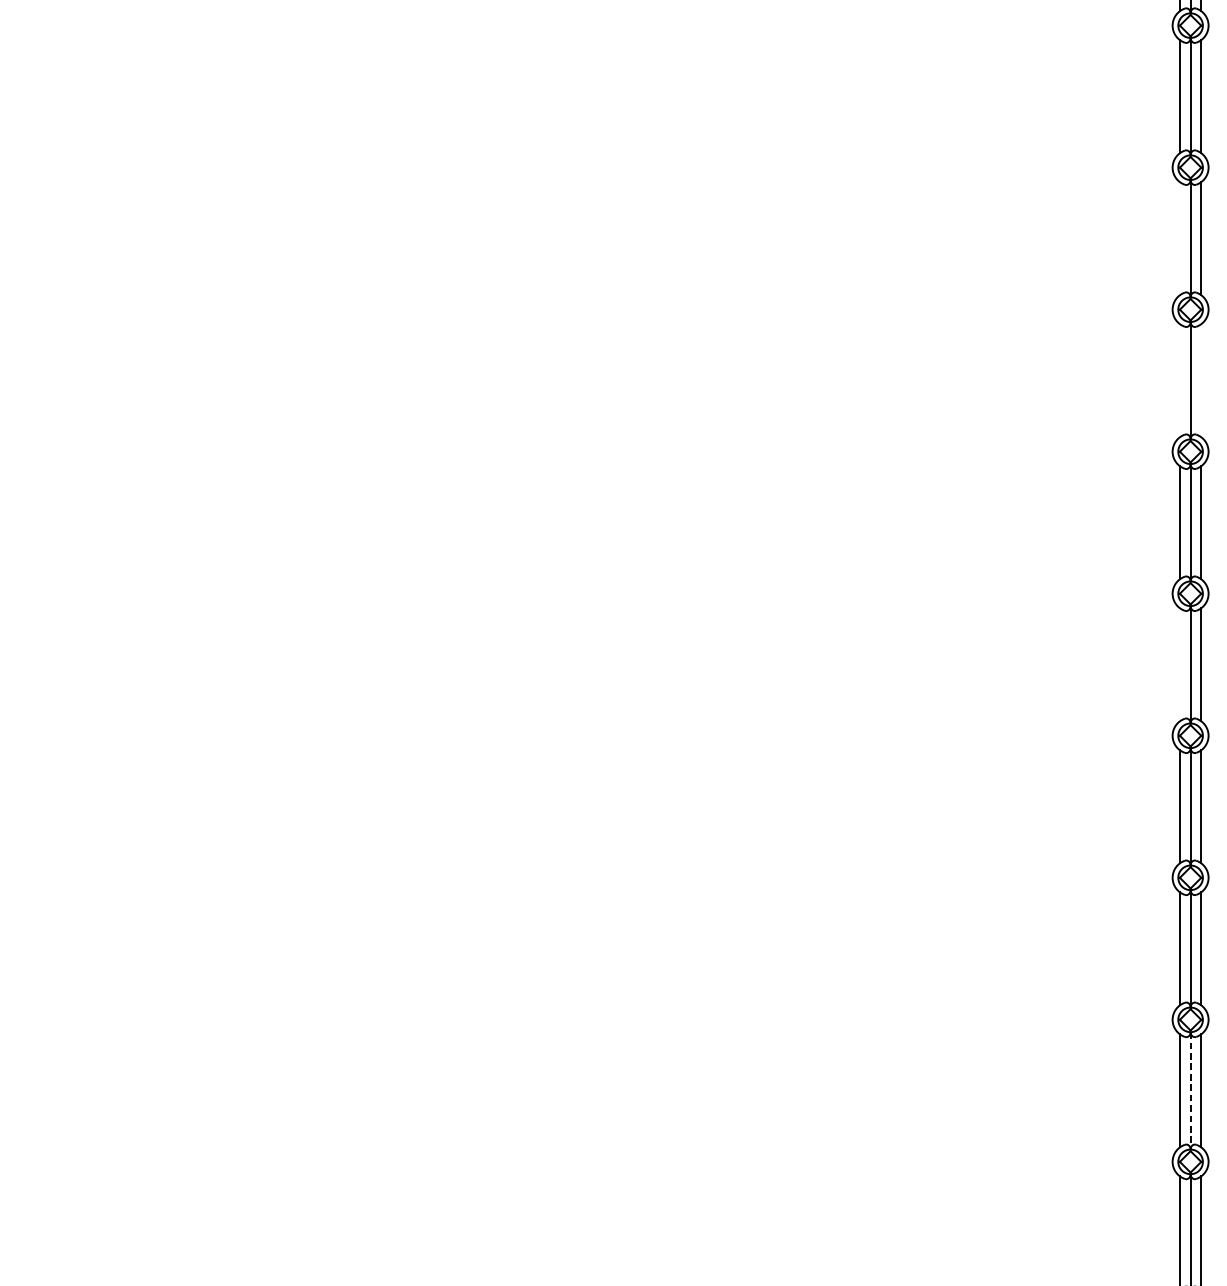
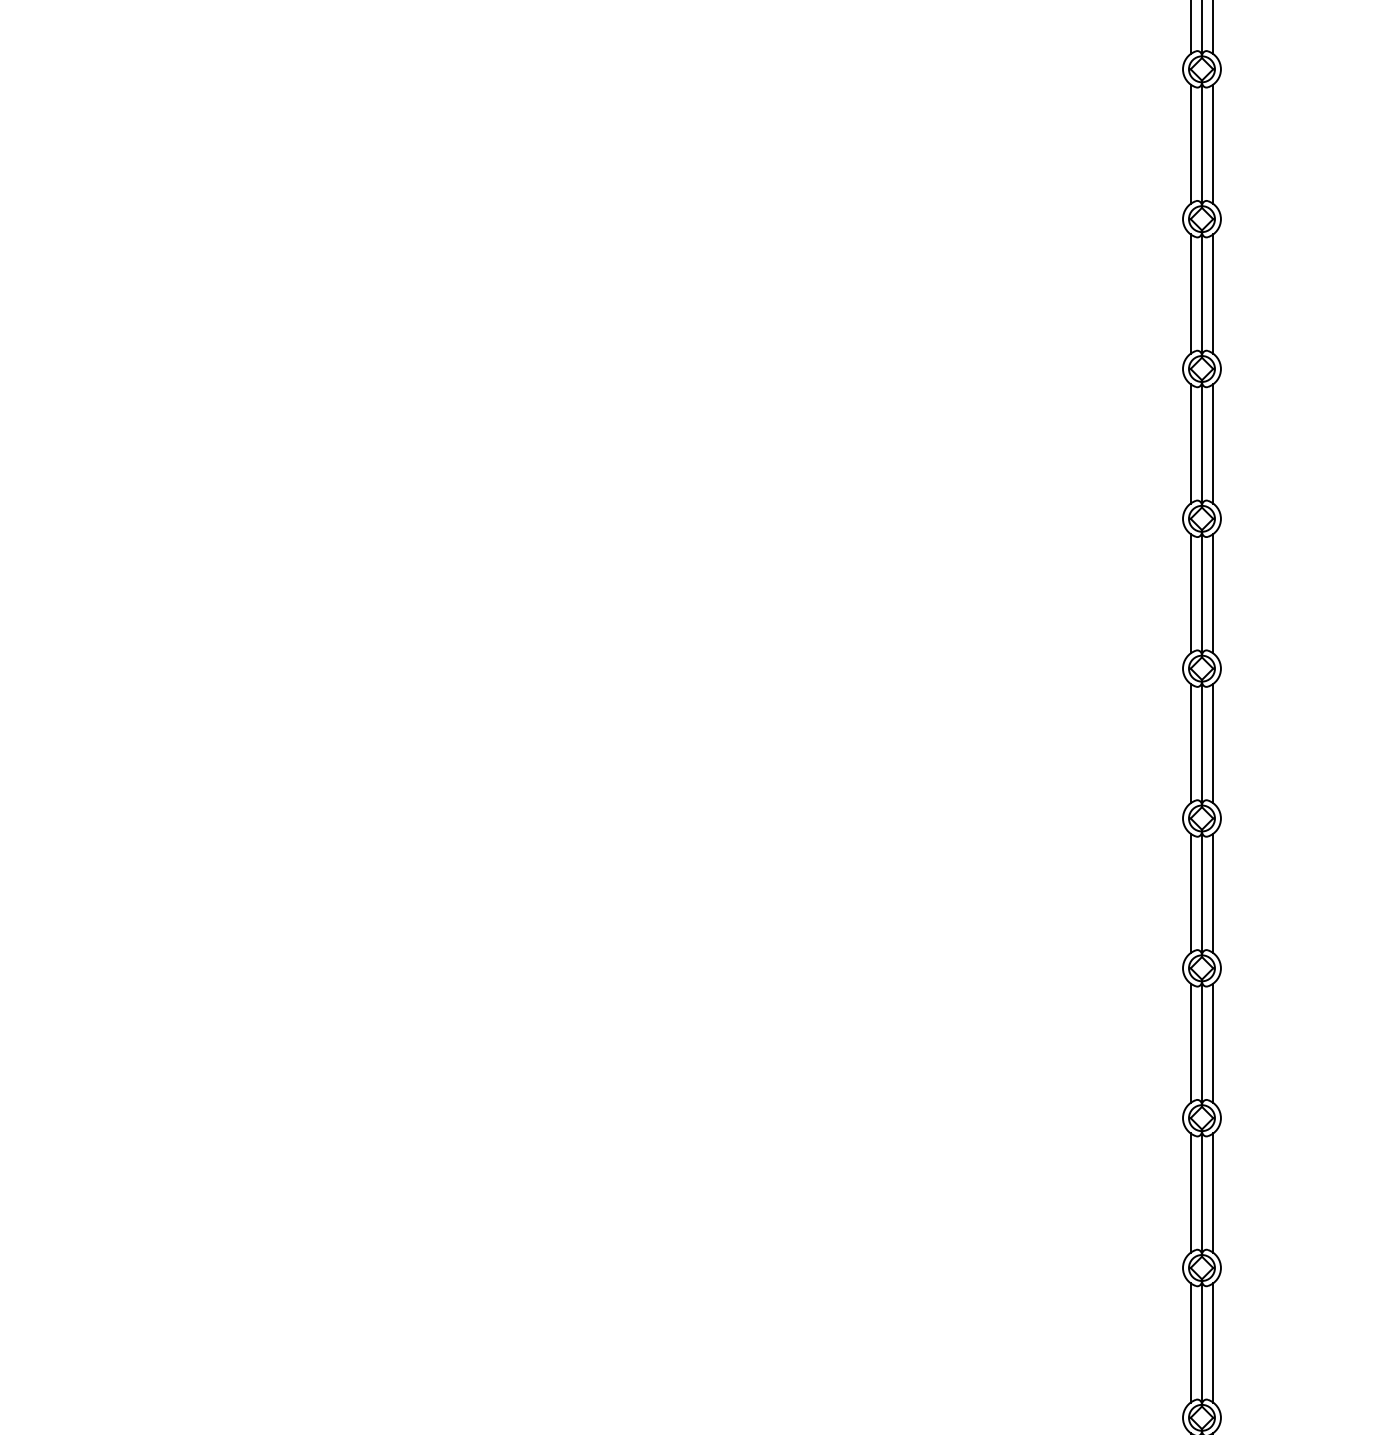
line: (1179, 238) -> (1190, 443), added
line: (1179, 380) -> (1190, 593), added
line: (1201, 380) -> (1213, 593), added
line: (1179, 664) -> (1190, 893), added
line: (1190, 1090) -> (1201, 1342), dashed -> solid

